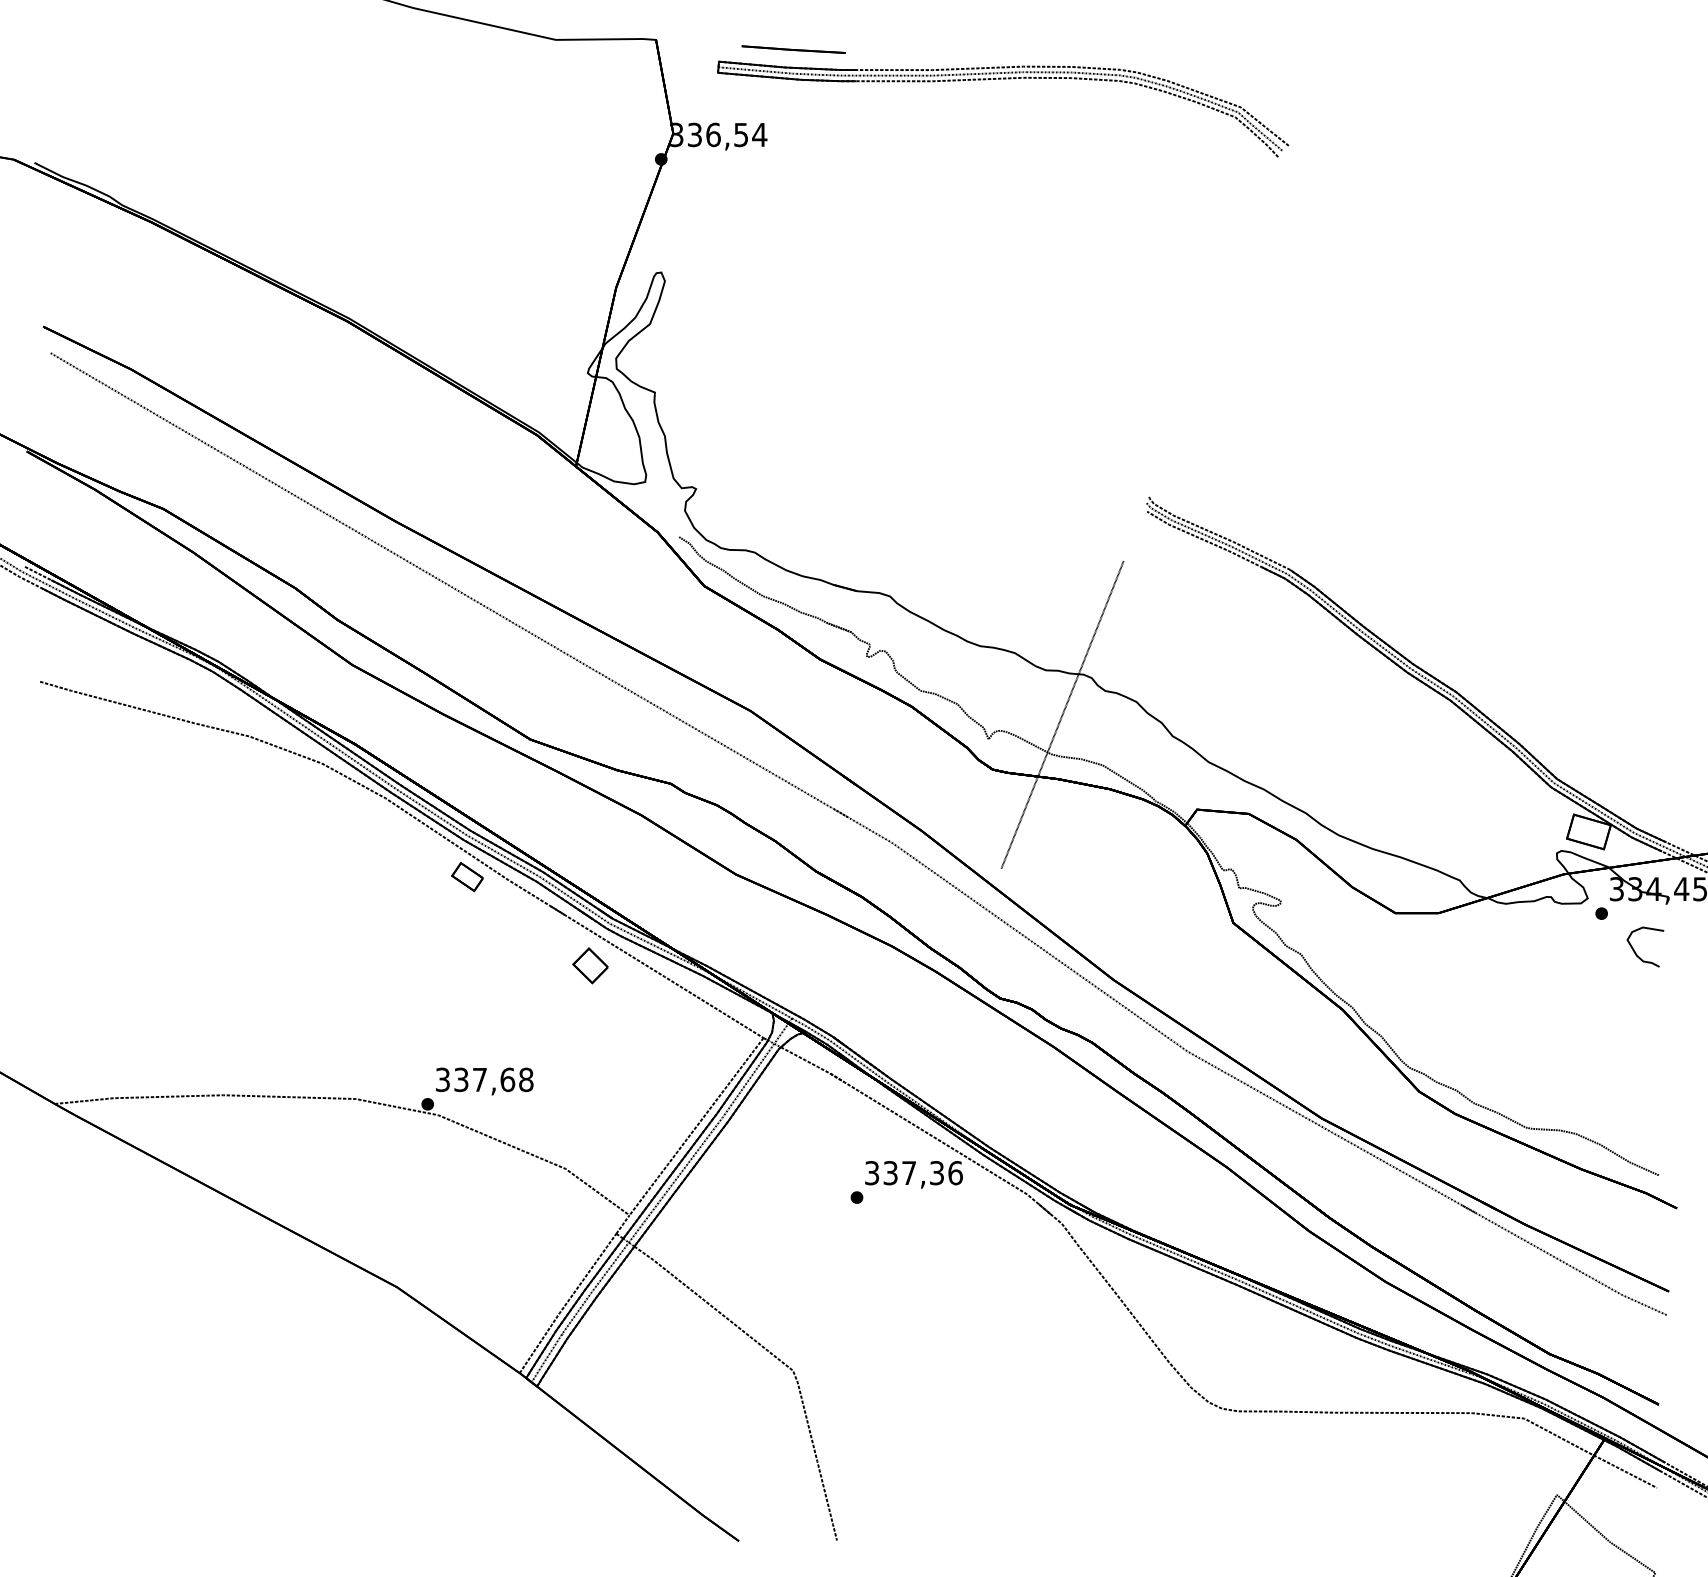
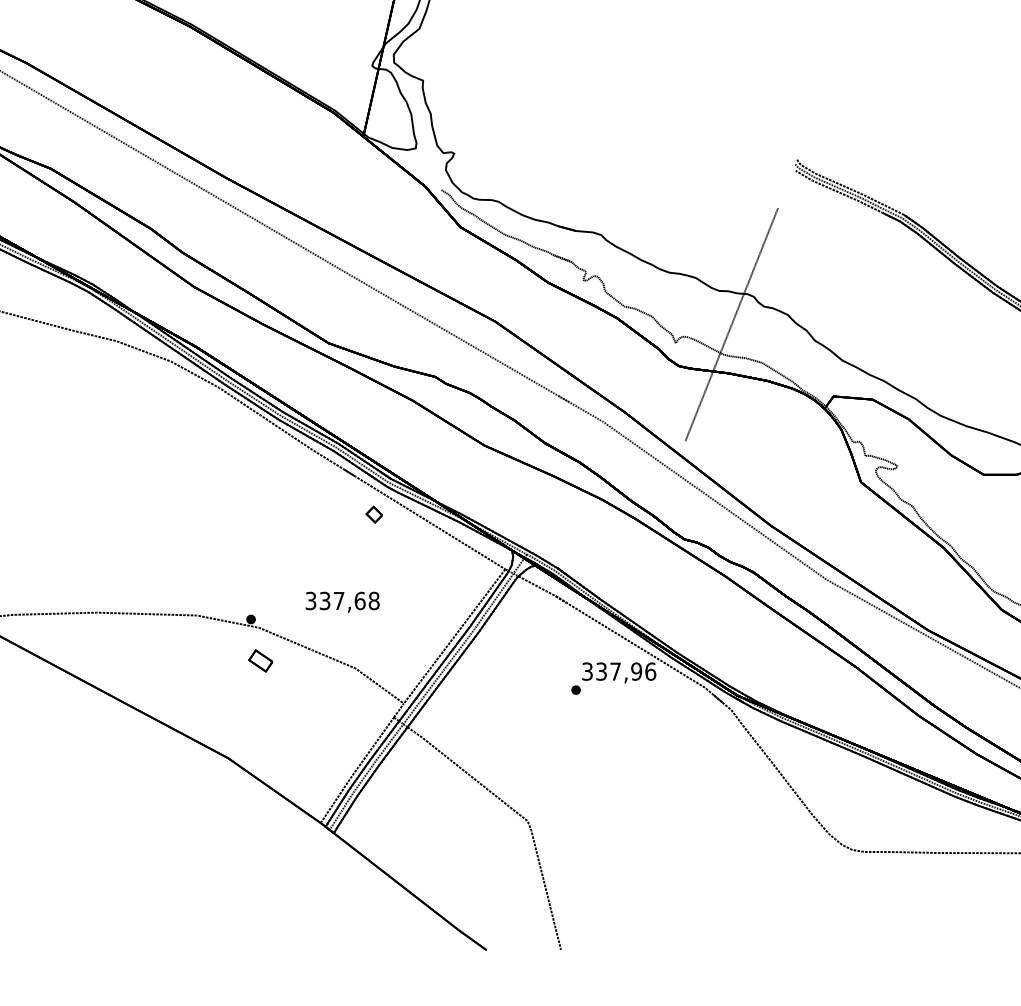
part: (467, 877) -> (260, 661), moved
part: (590, 965) -> (374, 514), size x0.6
text: (484, 1081) -> (342, 602), moved
text: (936, 1173) -> (636, 671), 337,36 -> 337,96

